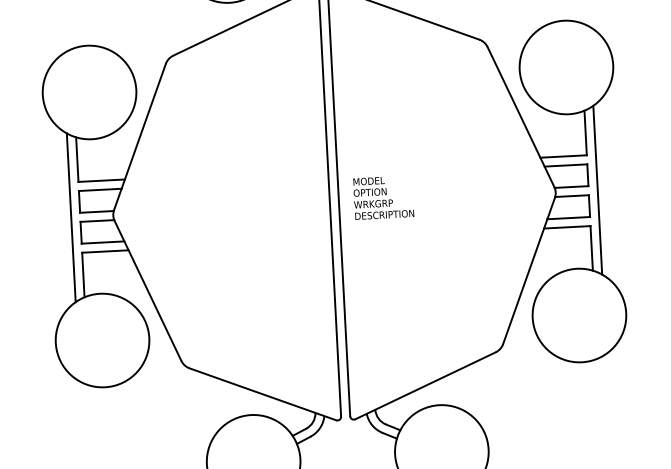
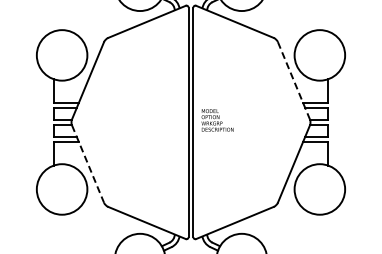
line: (520, 116) -> (293, 80), solid -> dashed
line: (598, 190) -> (333, 122), removed
line: (70, 217) -> (48, 122), removed
line: (148, 291) -> (88, 164), solid -> dashed

